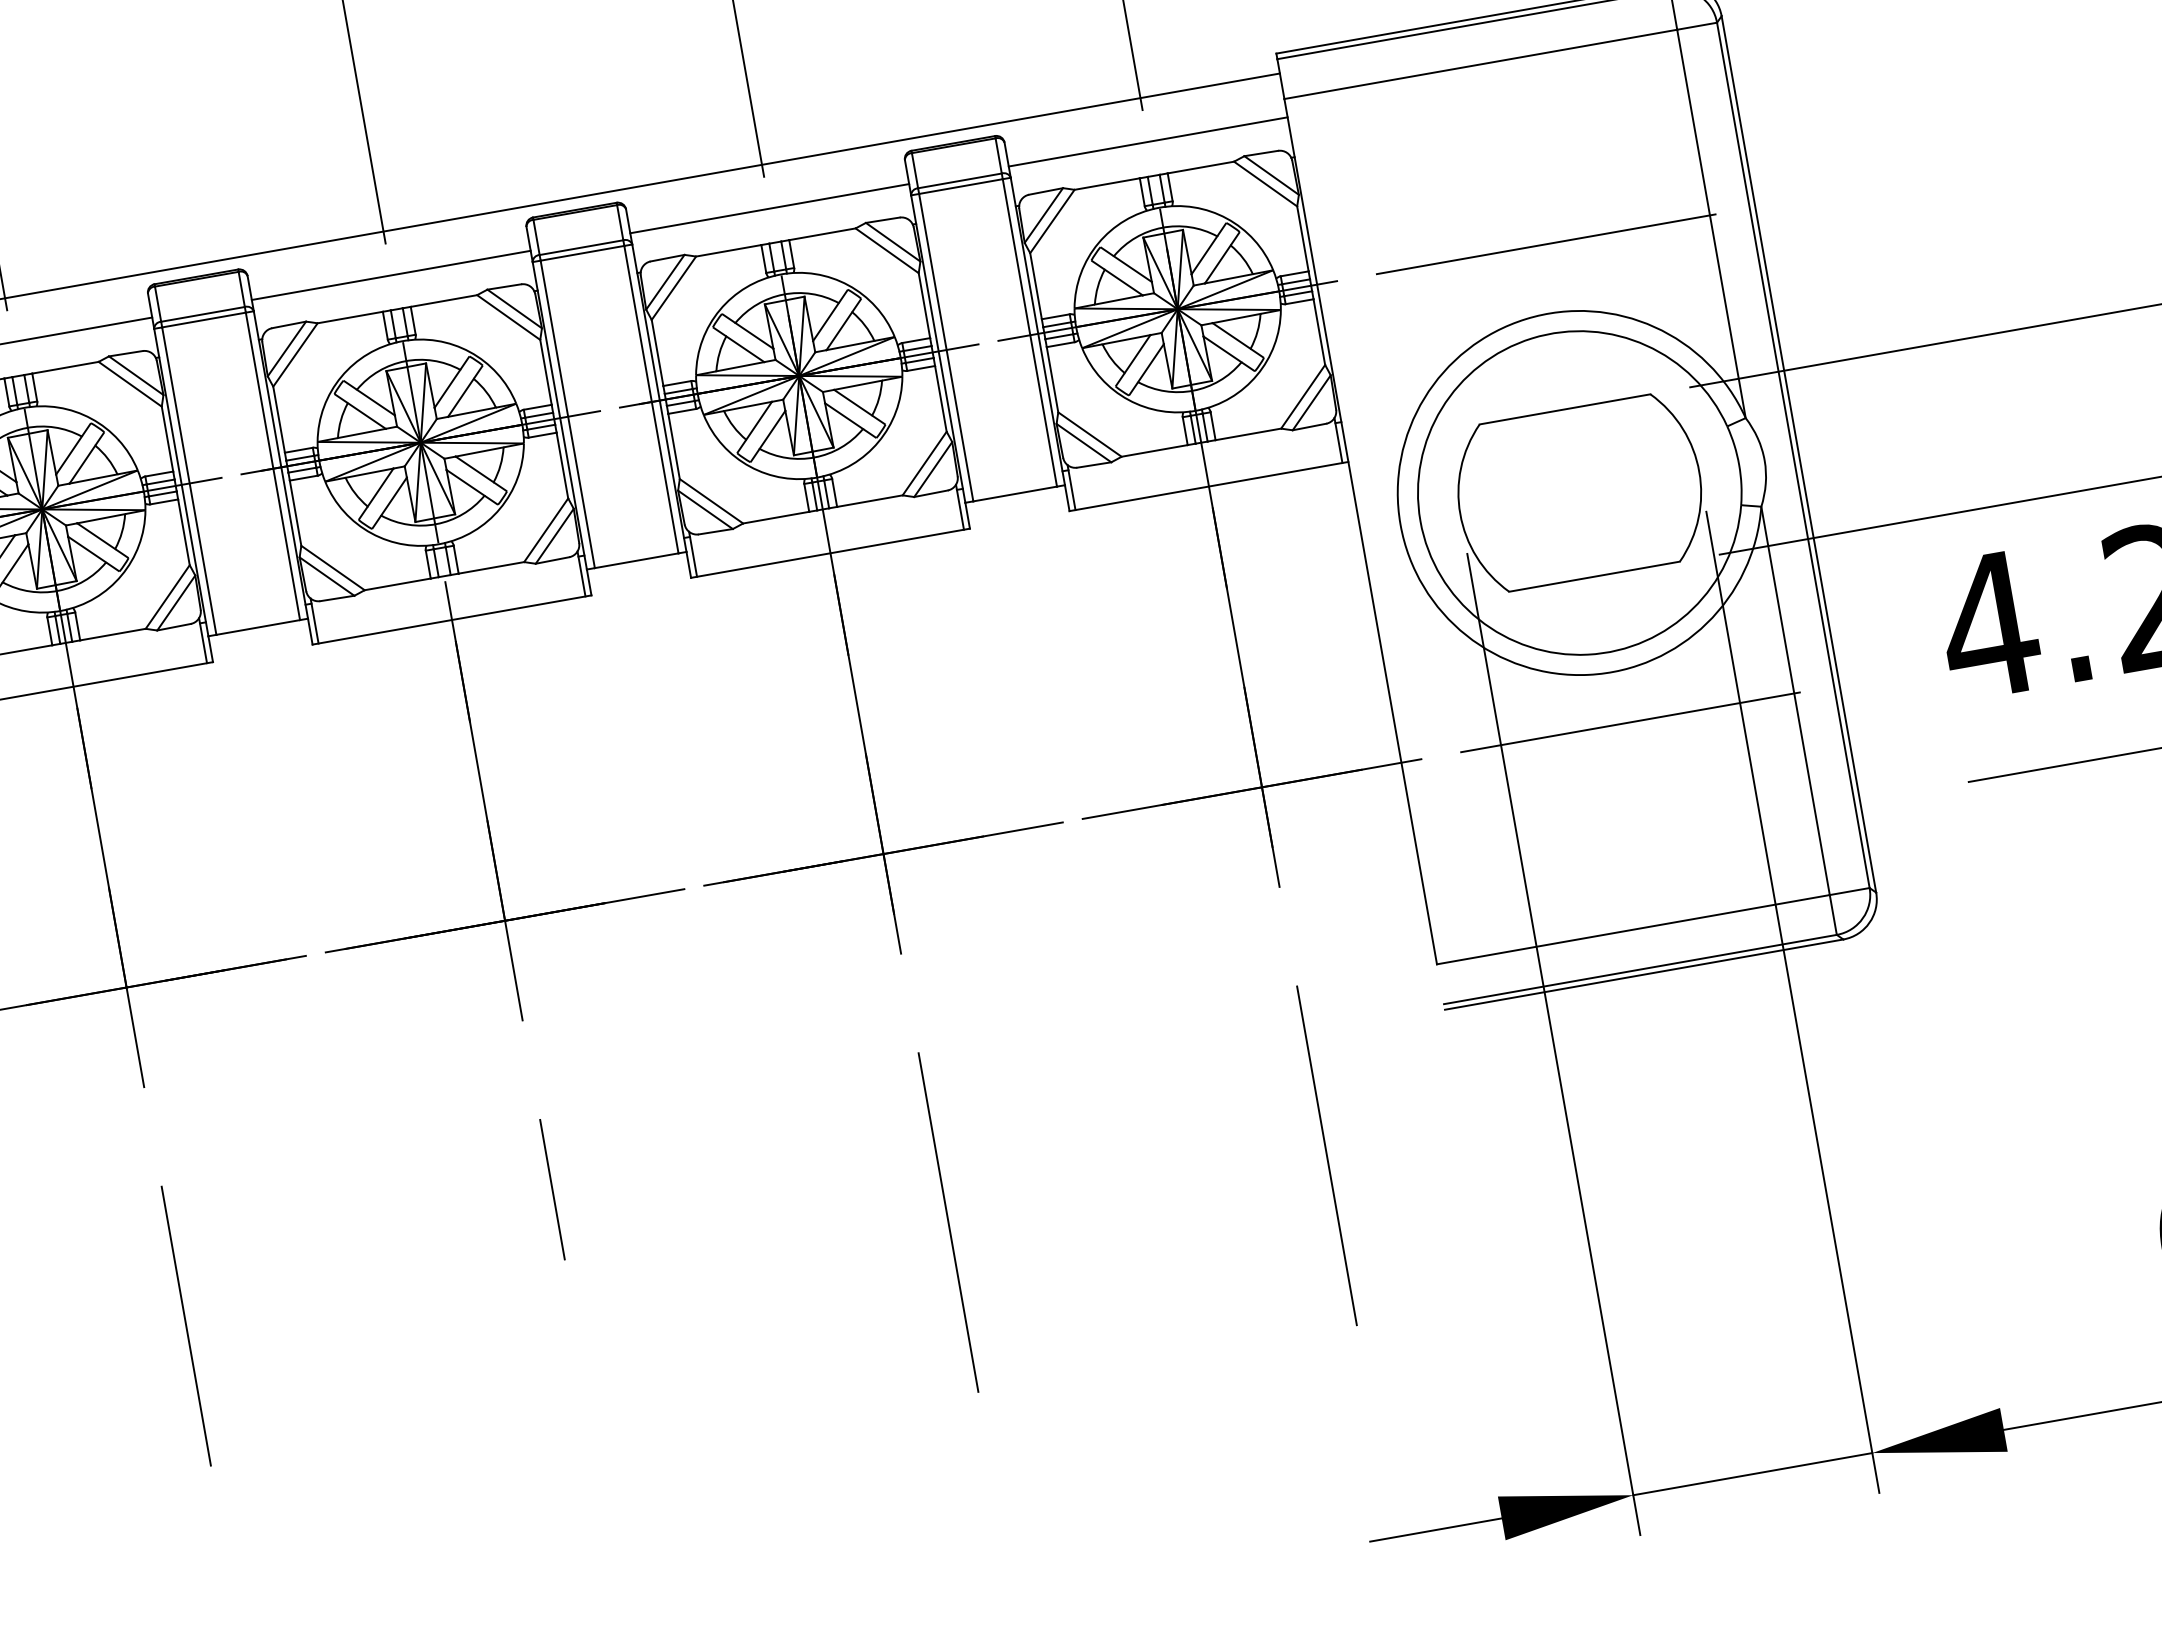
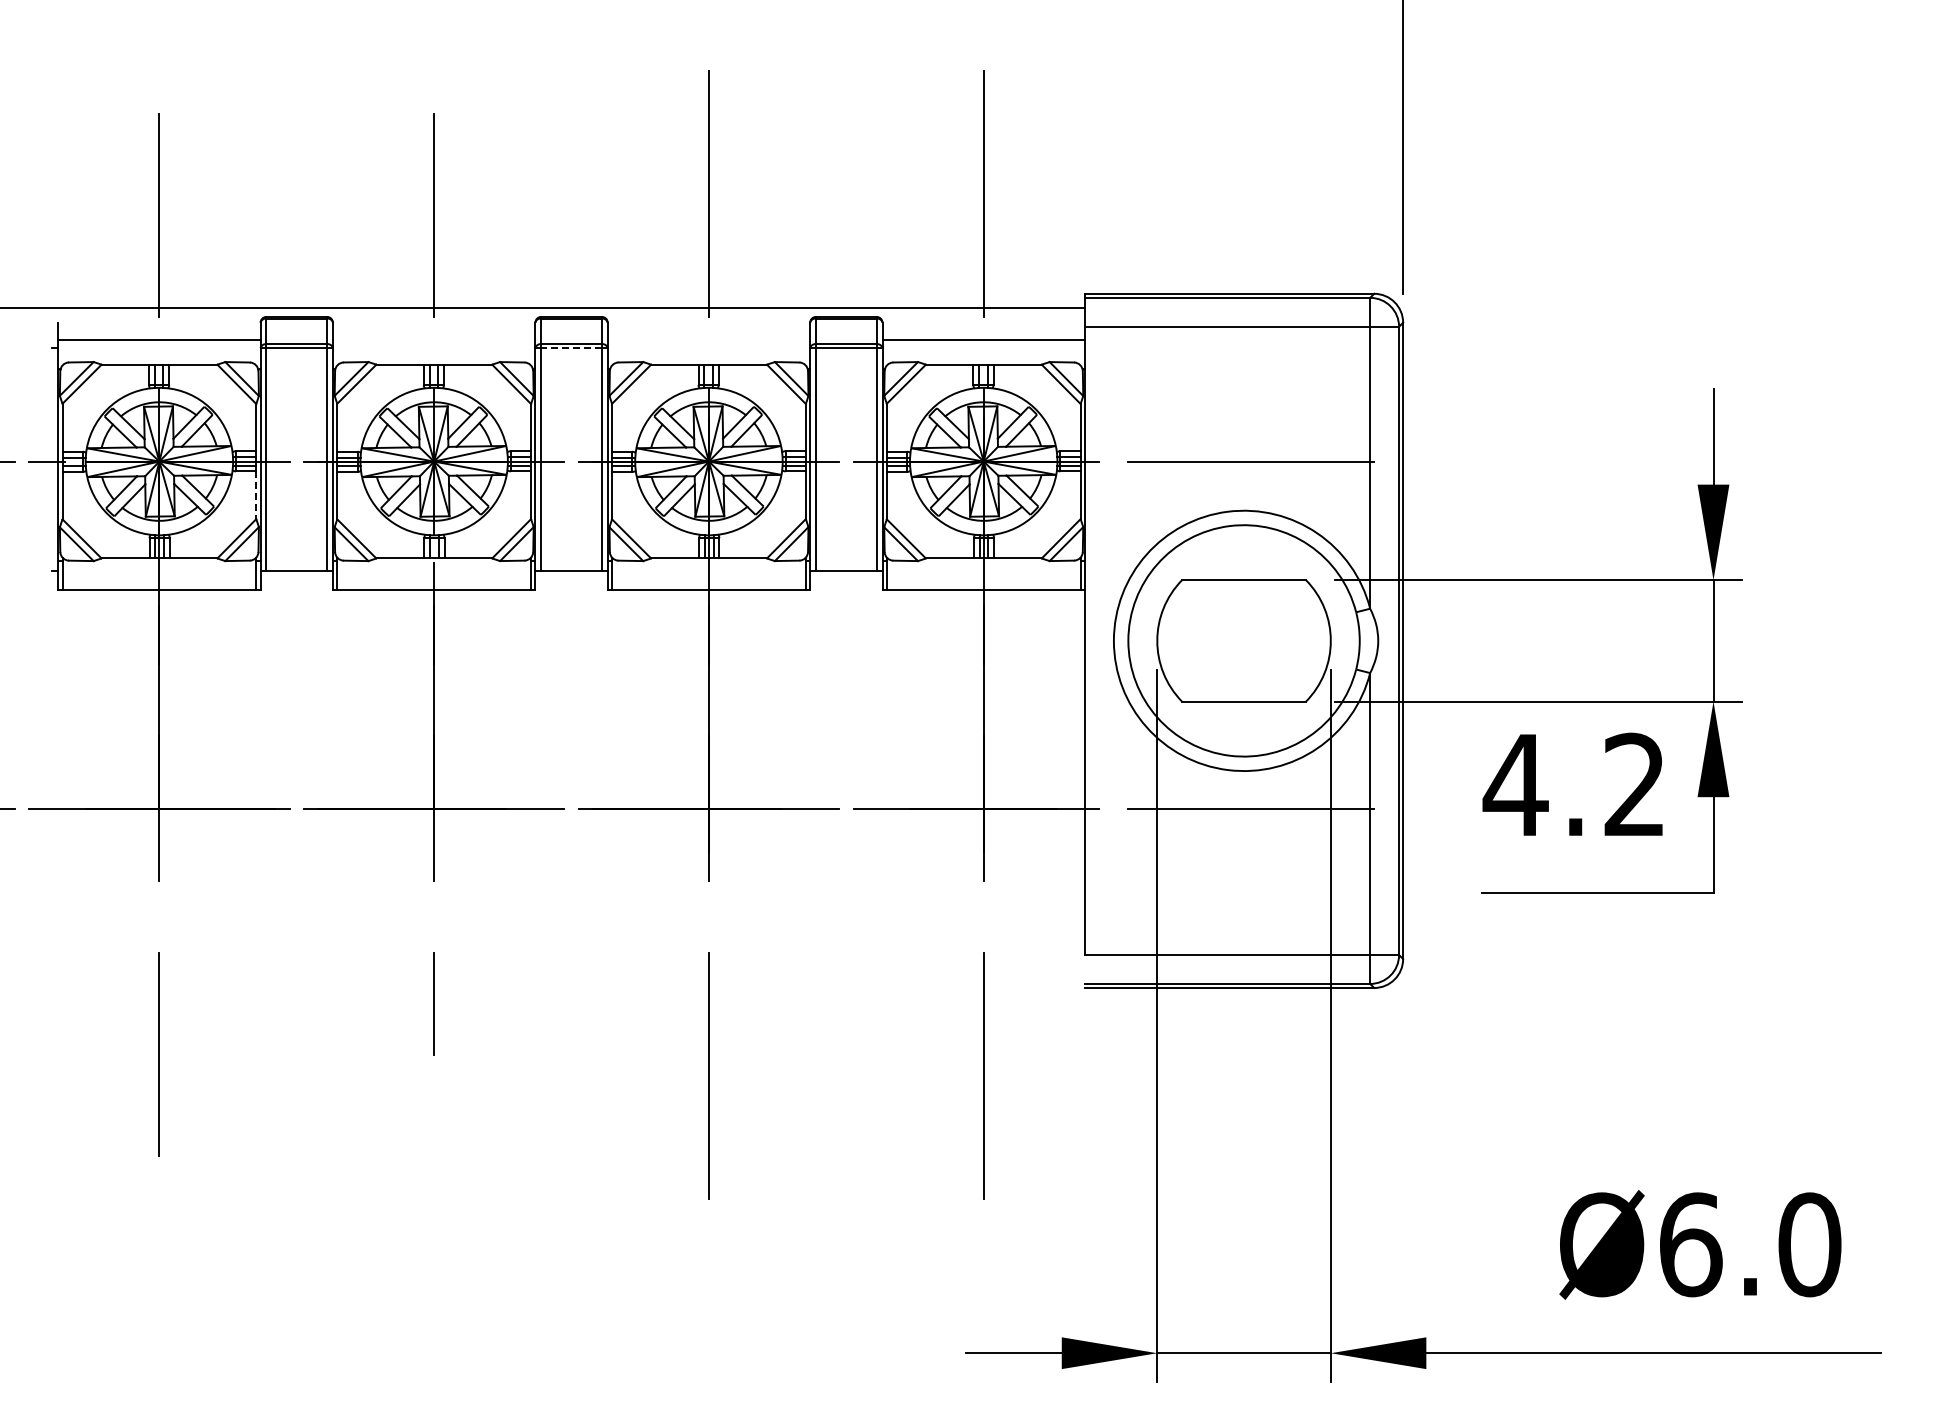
line: (769, 209) -> (708, 340), removed
line: (582, 253) -> (571, 348), solid -> dashed
line: (390, 276) -> (433, 340), removed
line: (184, 532) -> (256, 495), solid -> dashed

